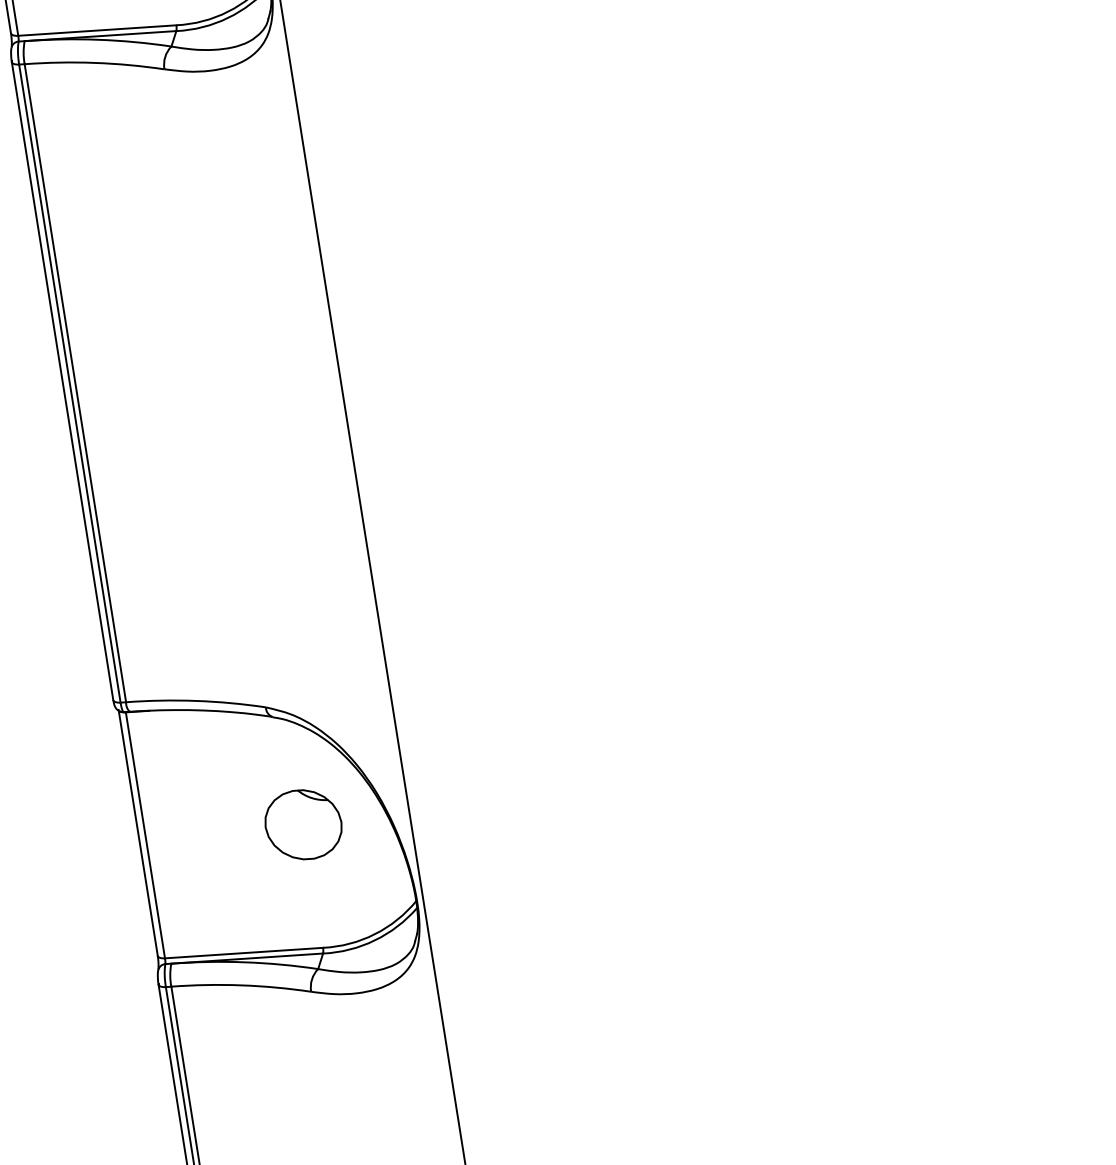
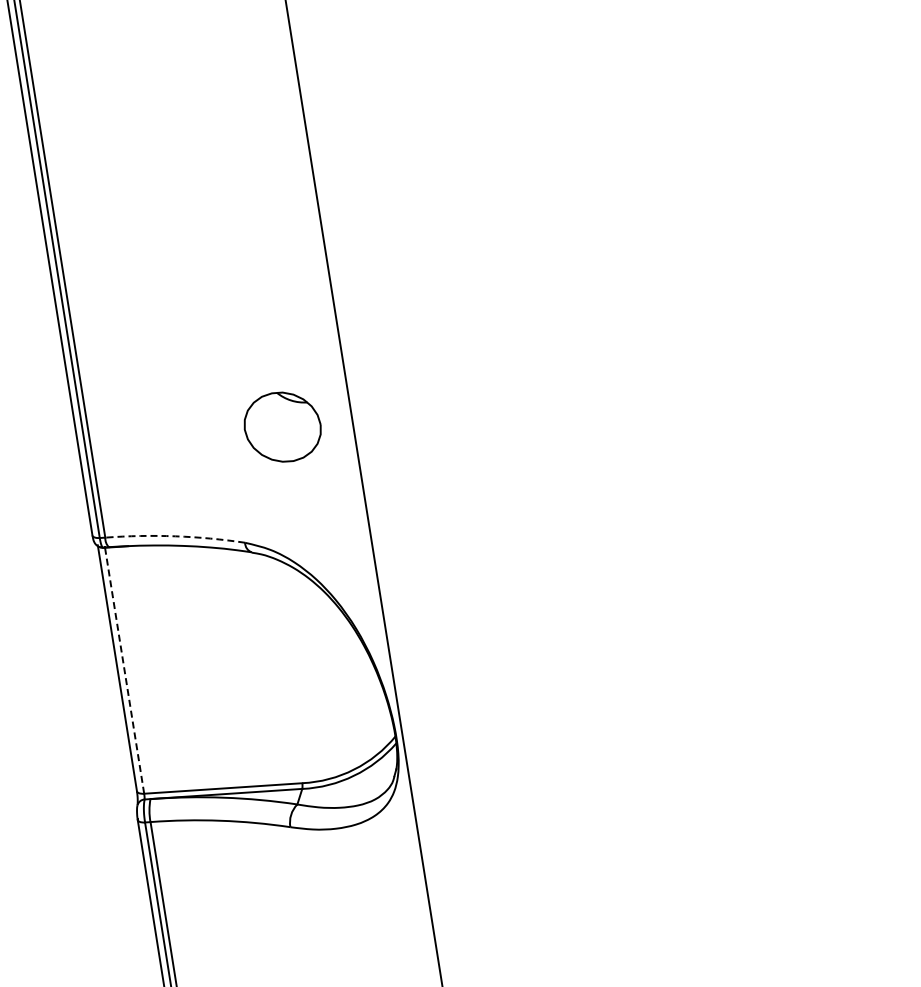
arc: (196, 700) -> (175, 535), solid -> dashed
part: (303, 824) -> (282, 426), moved
line: (145, 835) -> (124, 670), solid -> dashed

